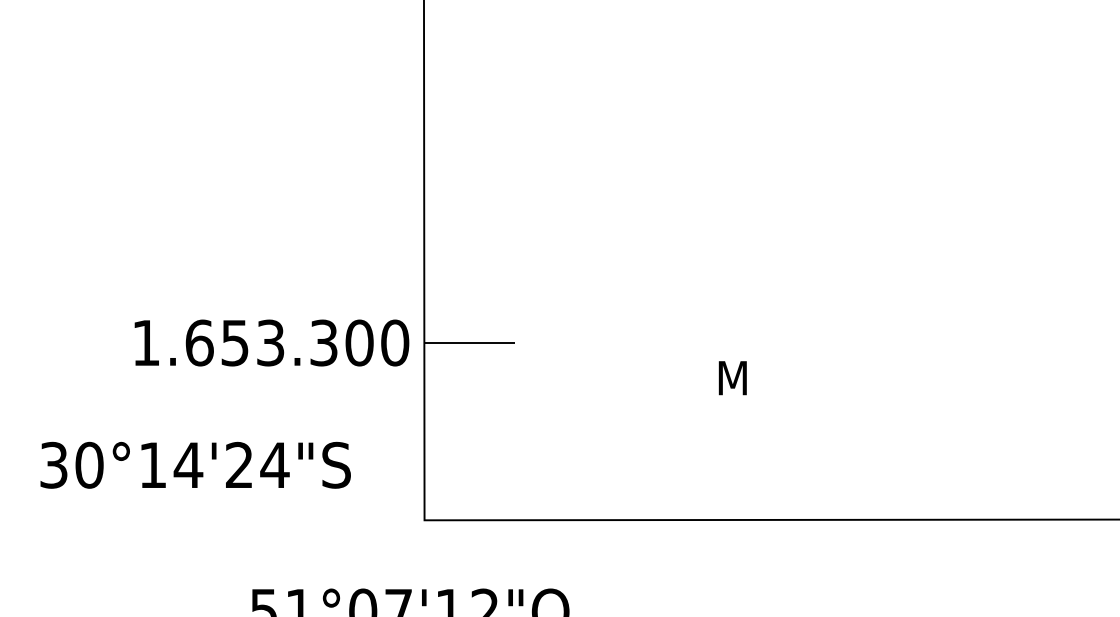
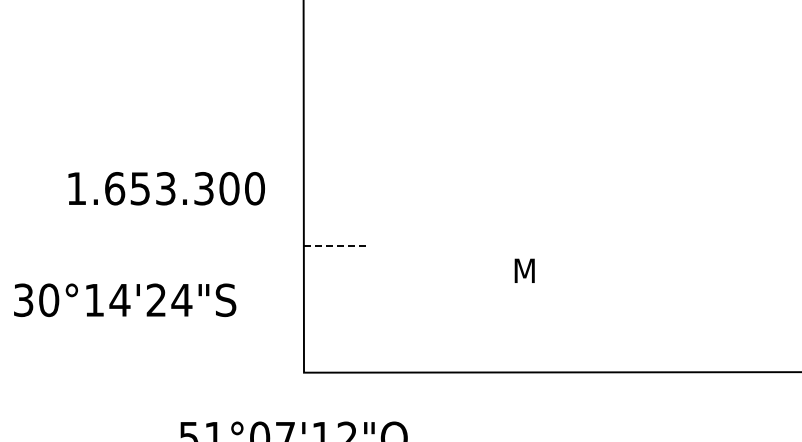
text: (271, 342) -> (166, 188), moved
line: (469, 342) -> (336, 245), solid -> dashed
text: (196, 464) -> (125, 299), moved

